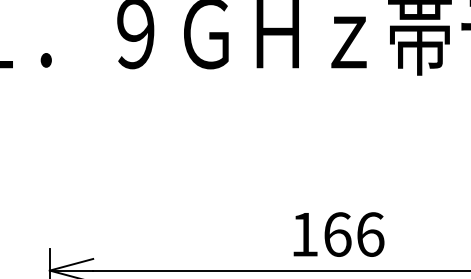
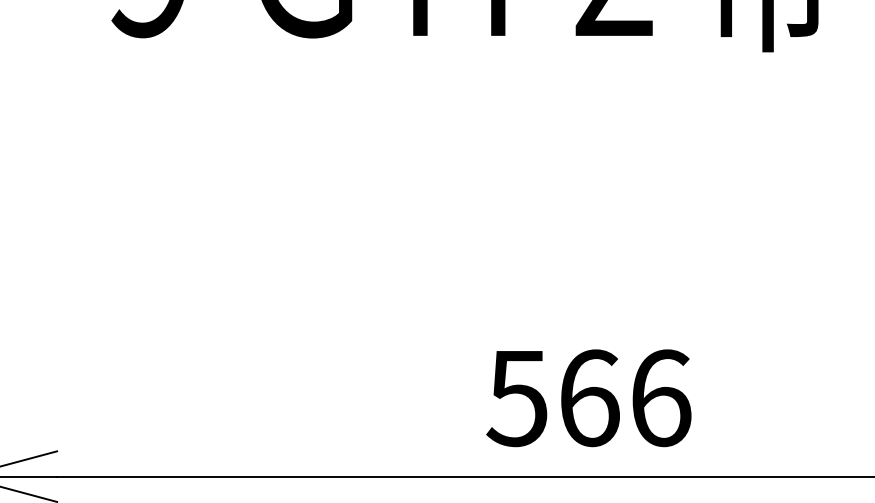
text: (304, 234) -> (517, 398), 166 -> 566

